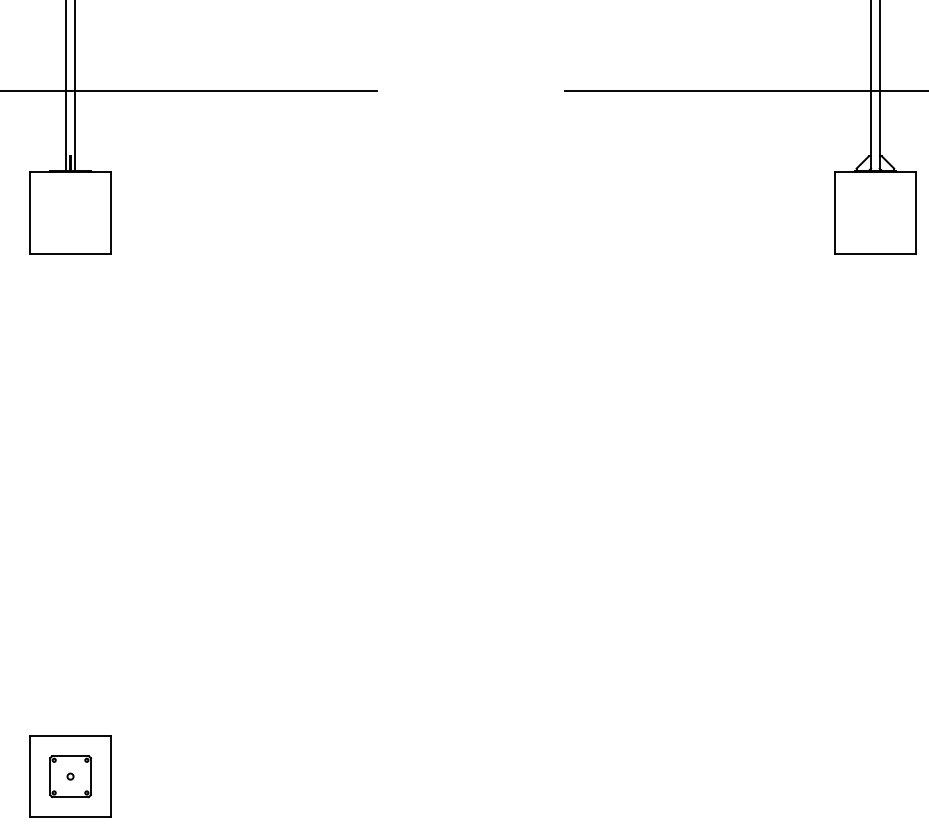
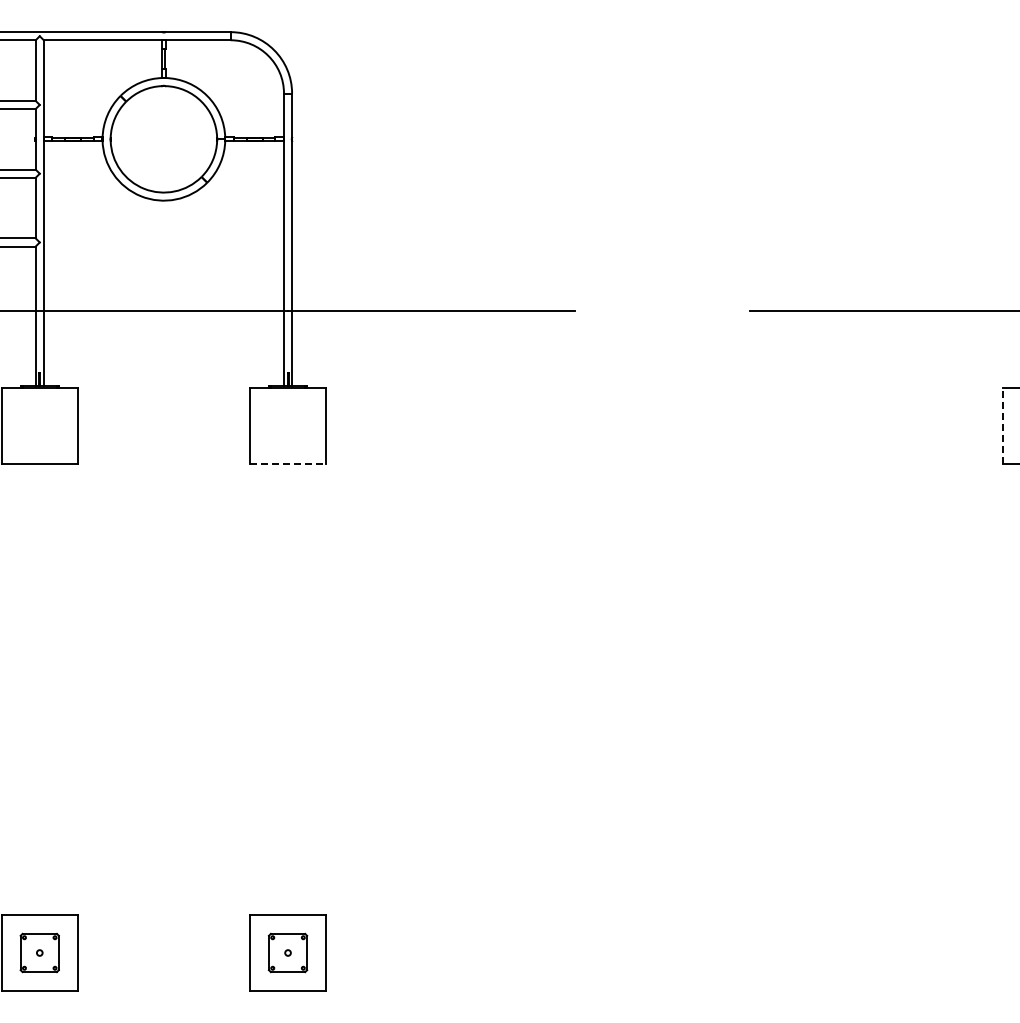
line: (834, 212) -> (1002, 425), solid -> dashed
line: (71, 254) -> (288, 464), solid -> dashed

